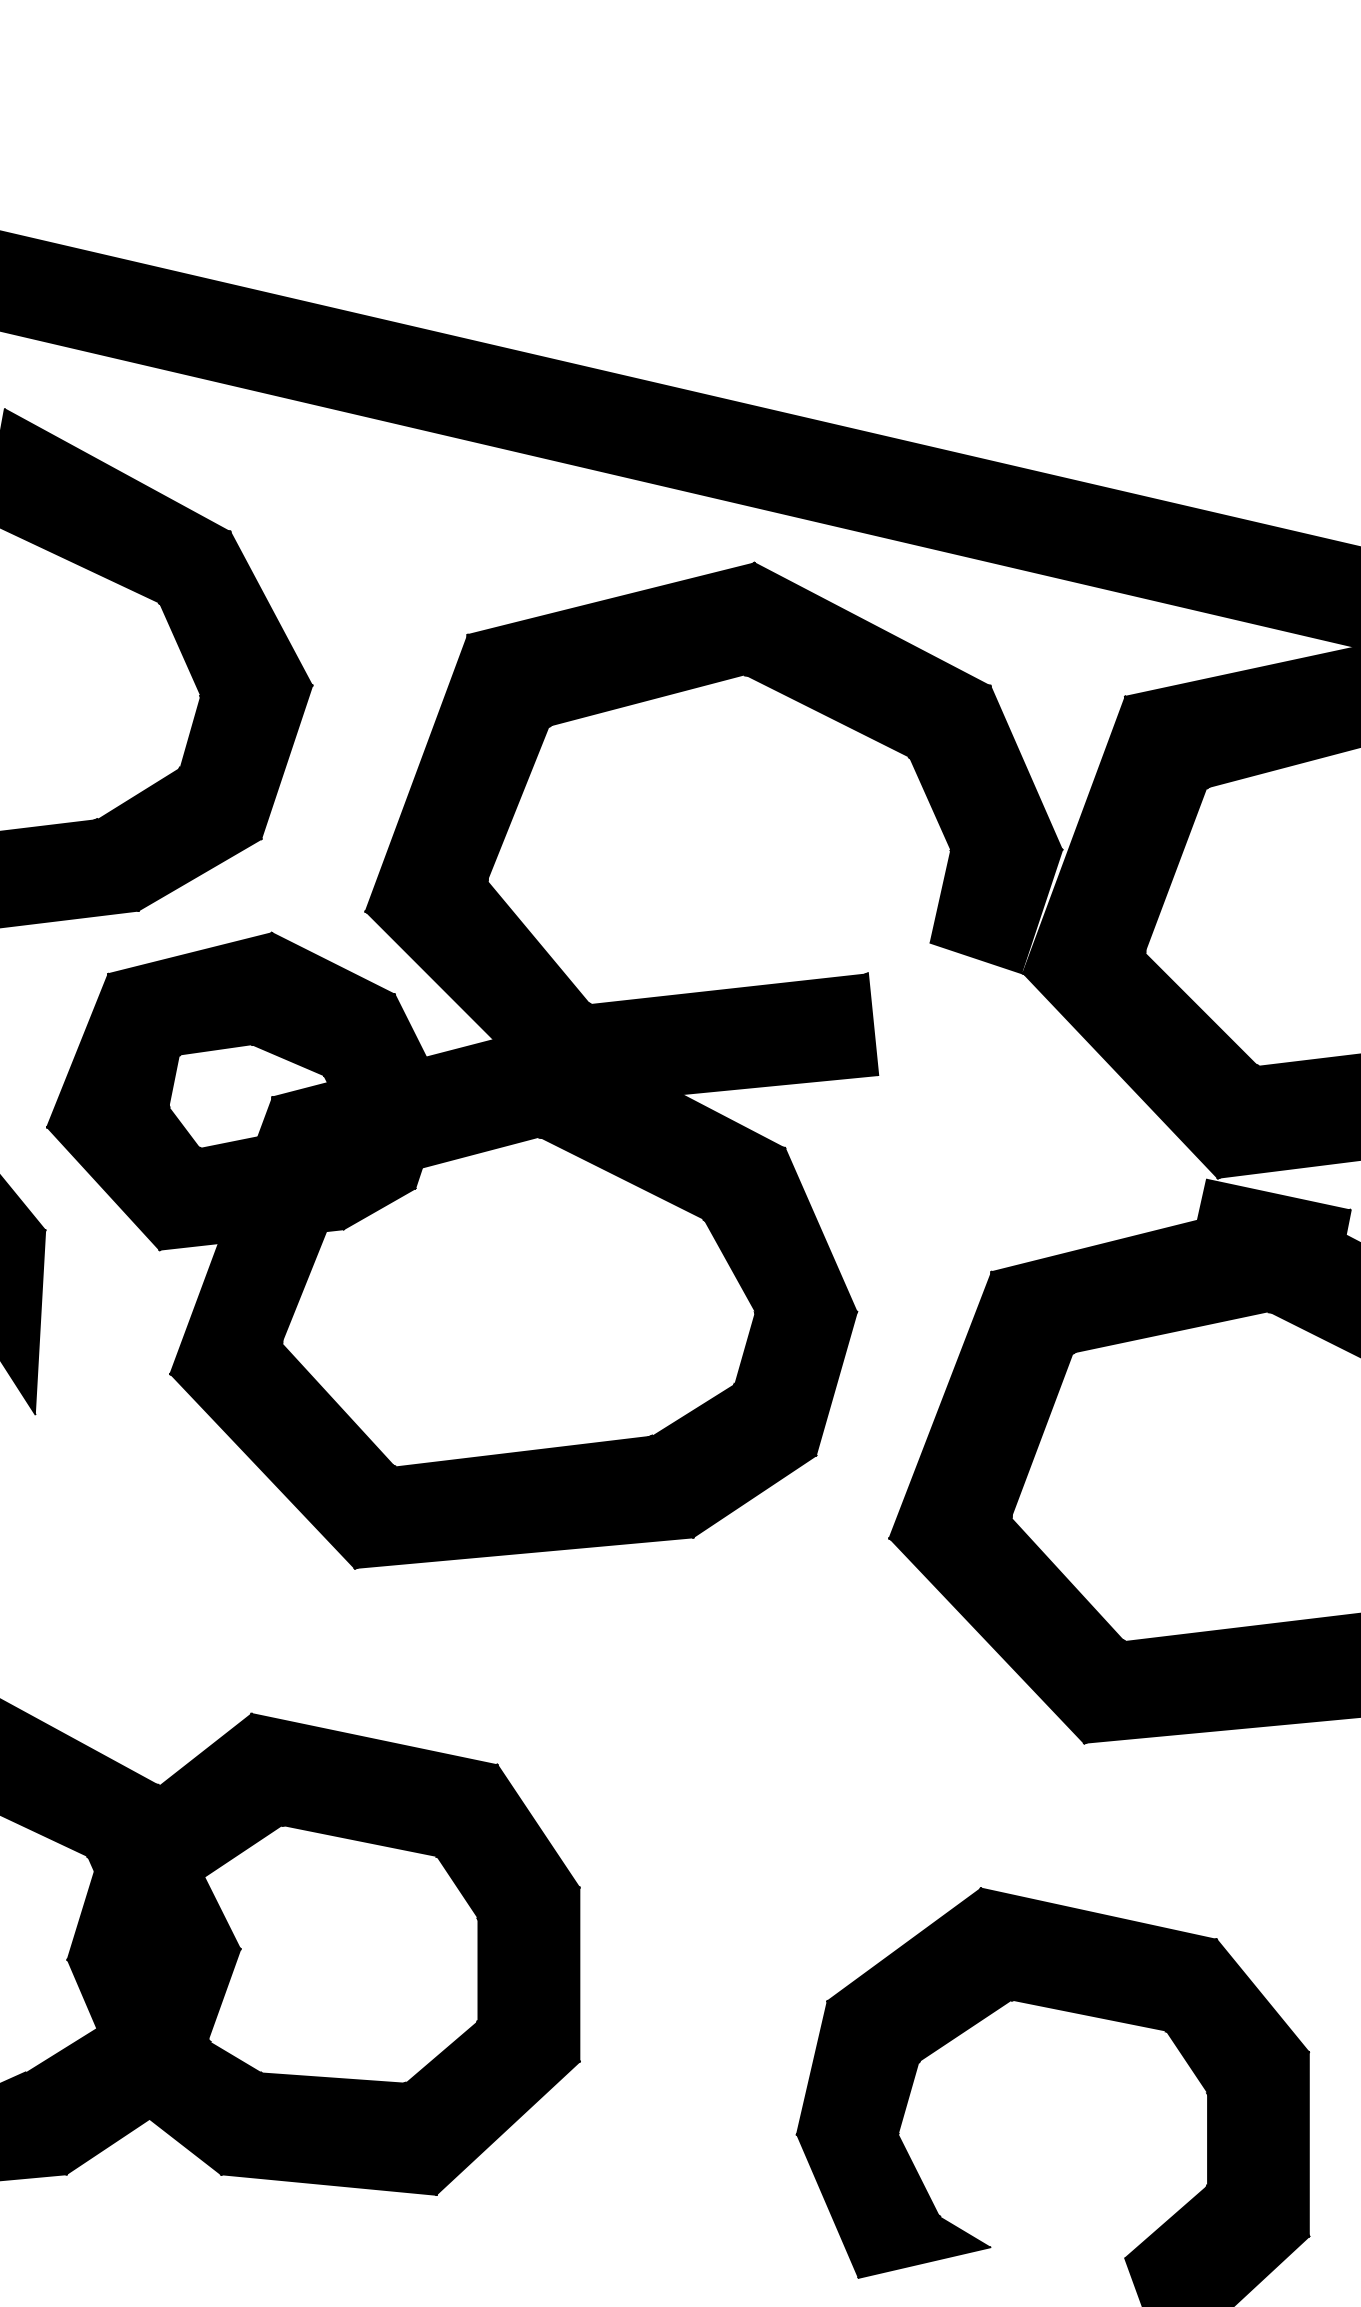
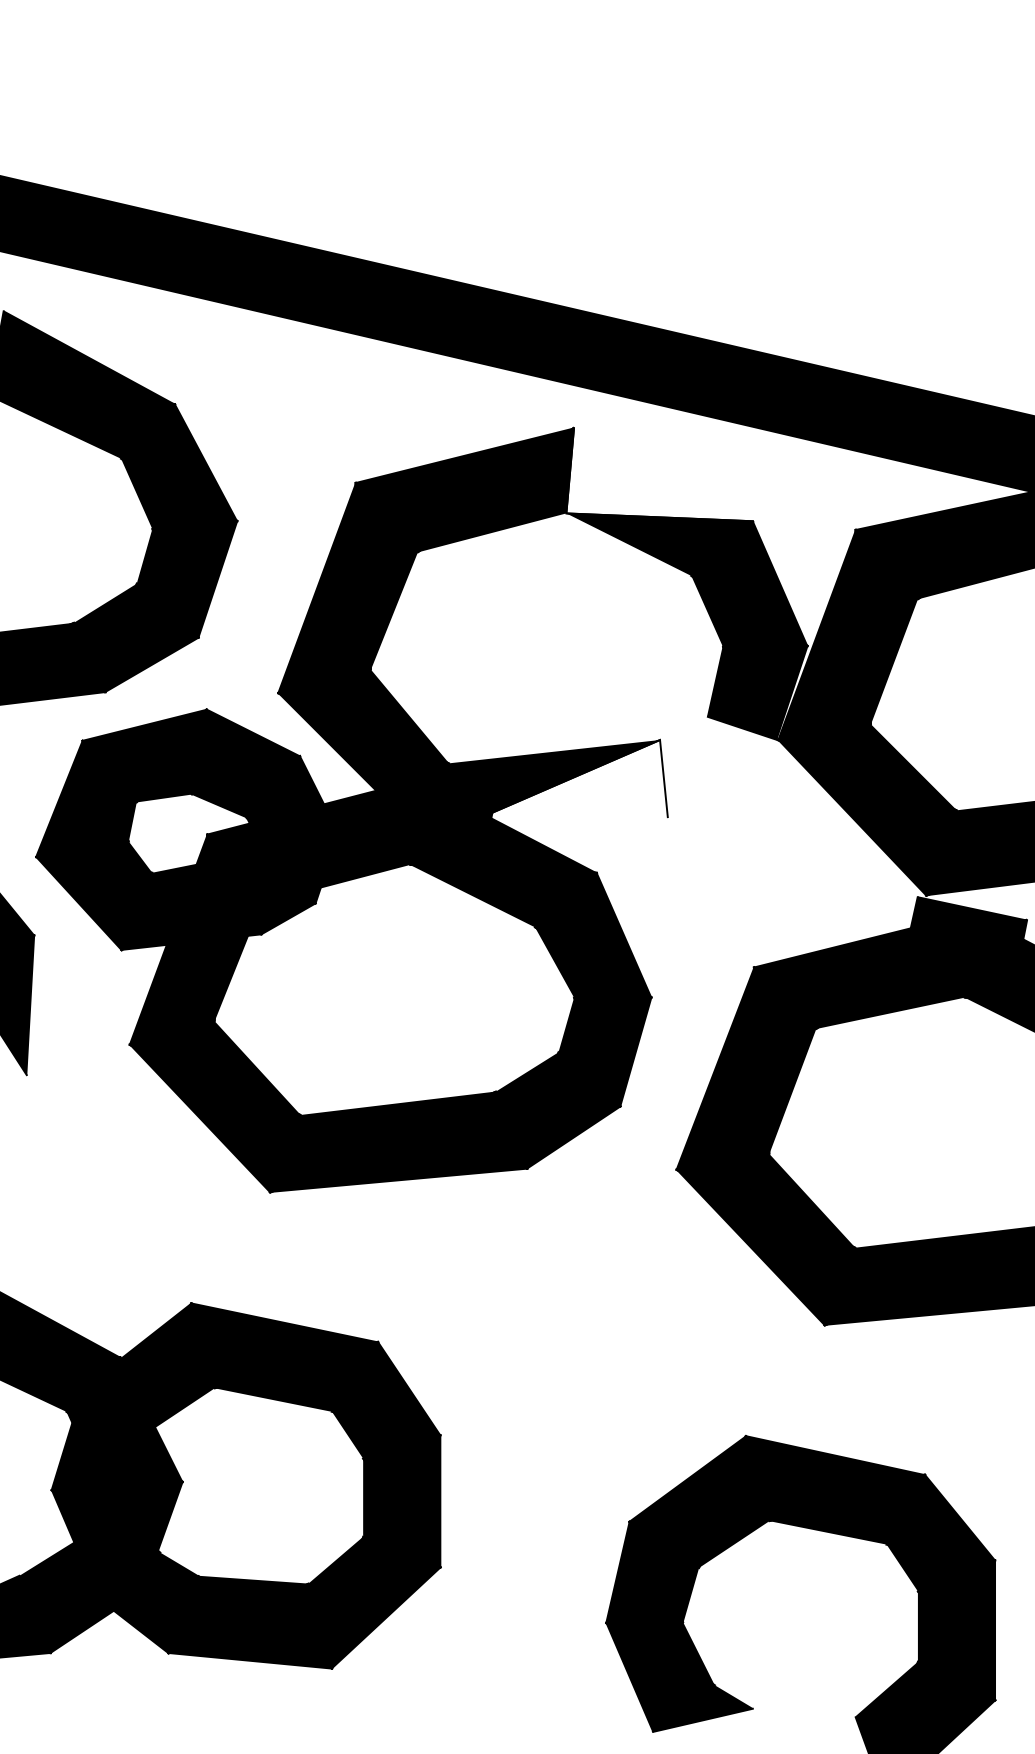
fill: (867, 623) -> (659, 473), removed
fill: (718, 1039) -> (546, 790), removed

